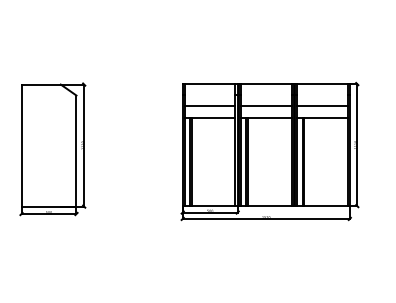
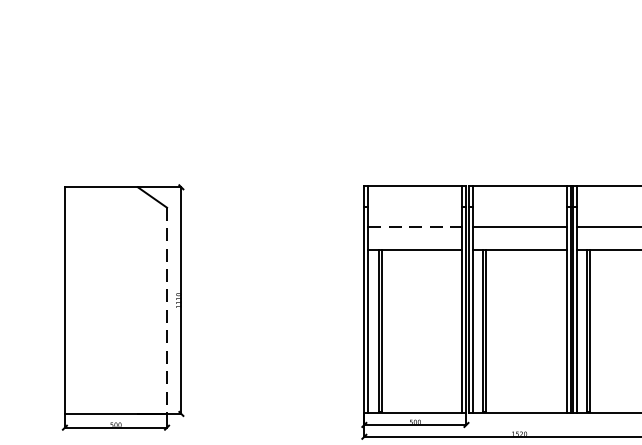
line: (210, 106) -> (415, 228), solid -> dashed
line: (76, 151) -> (167, 311), solid -> dashed

